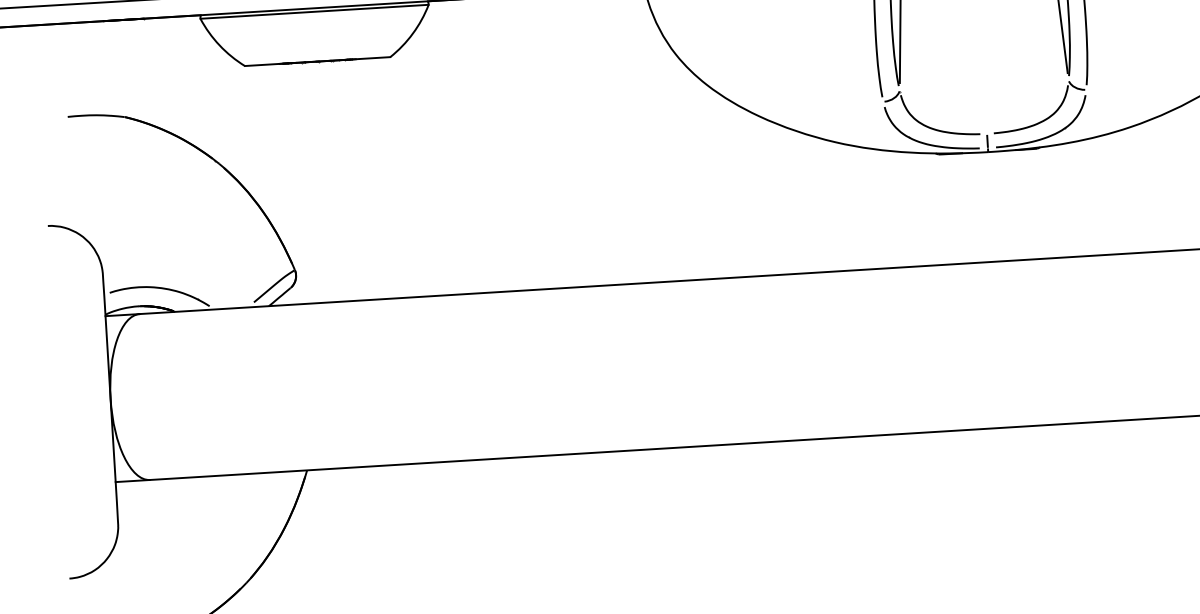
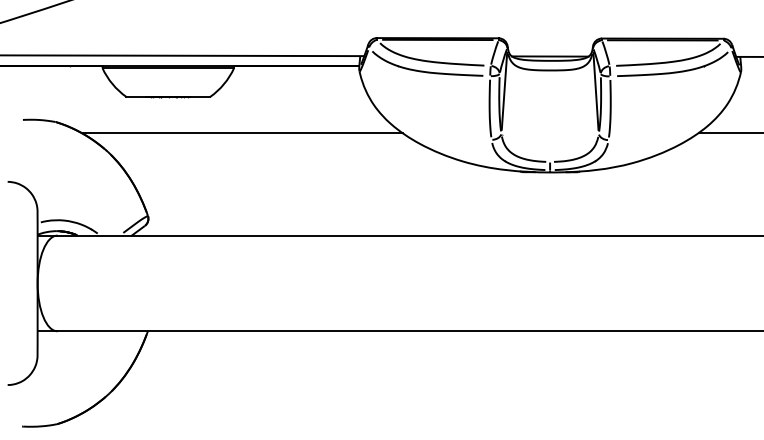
line: (448, 117) -> (241, 133), added

